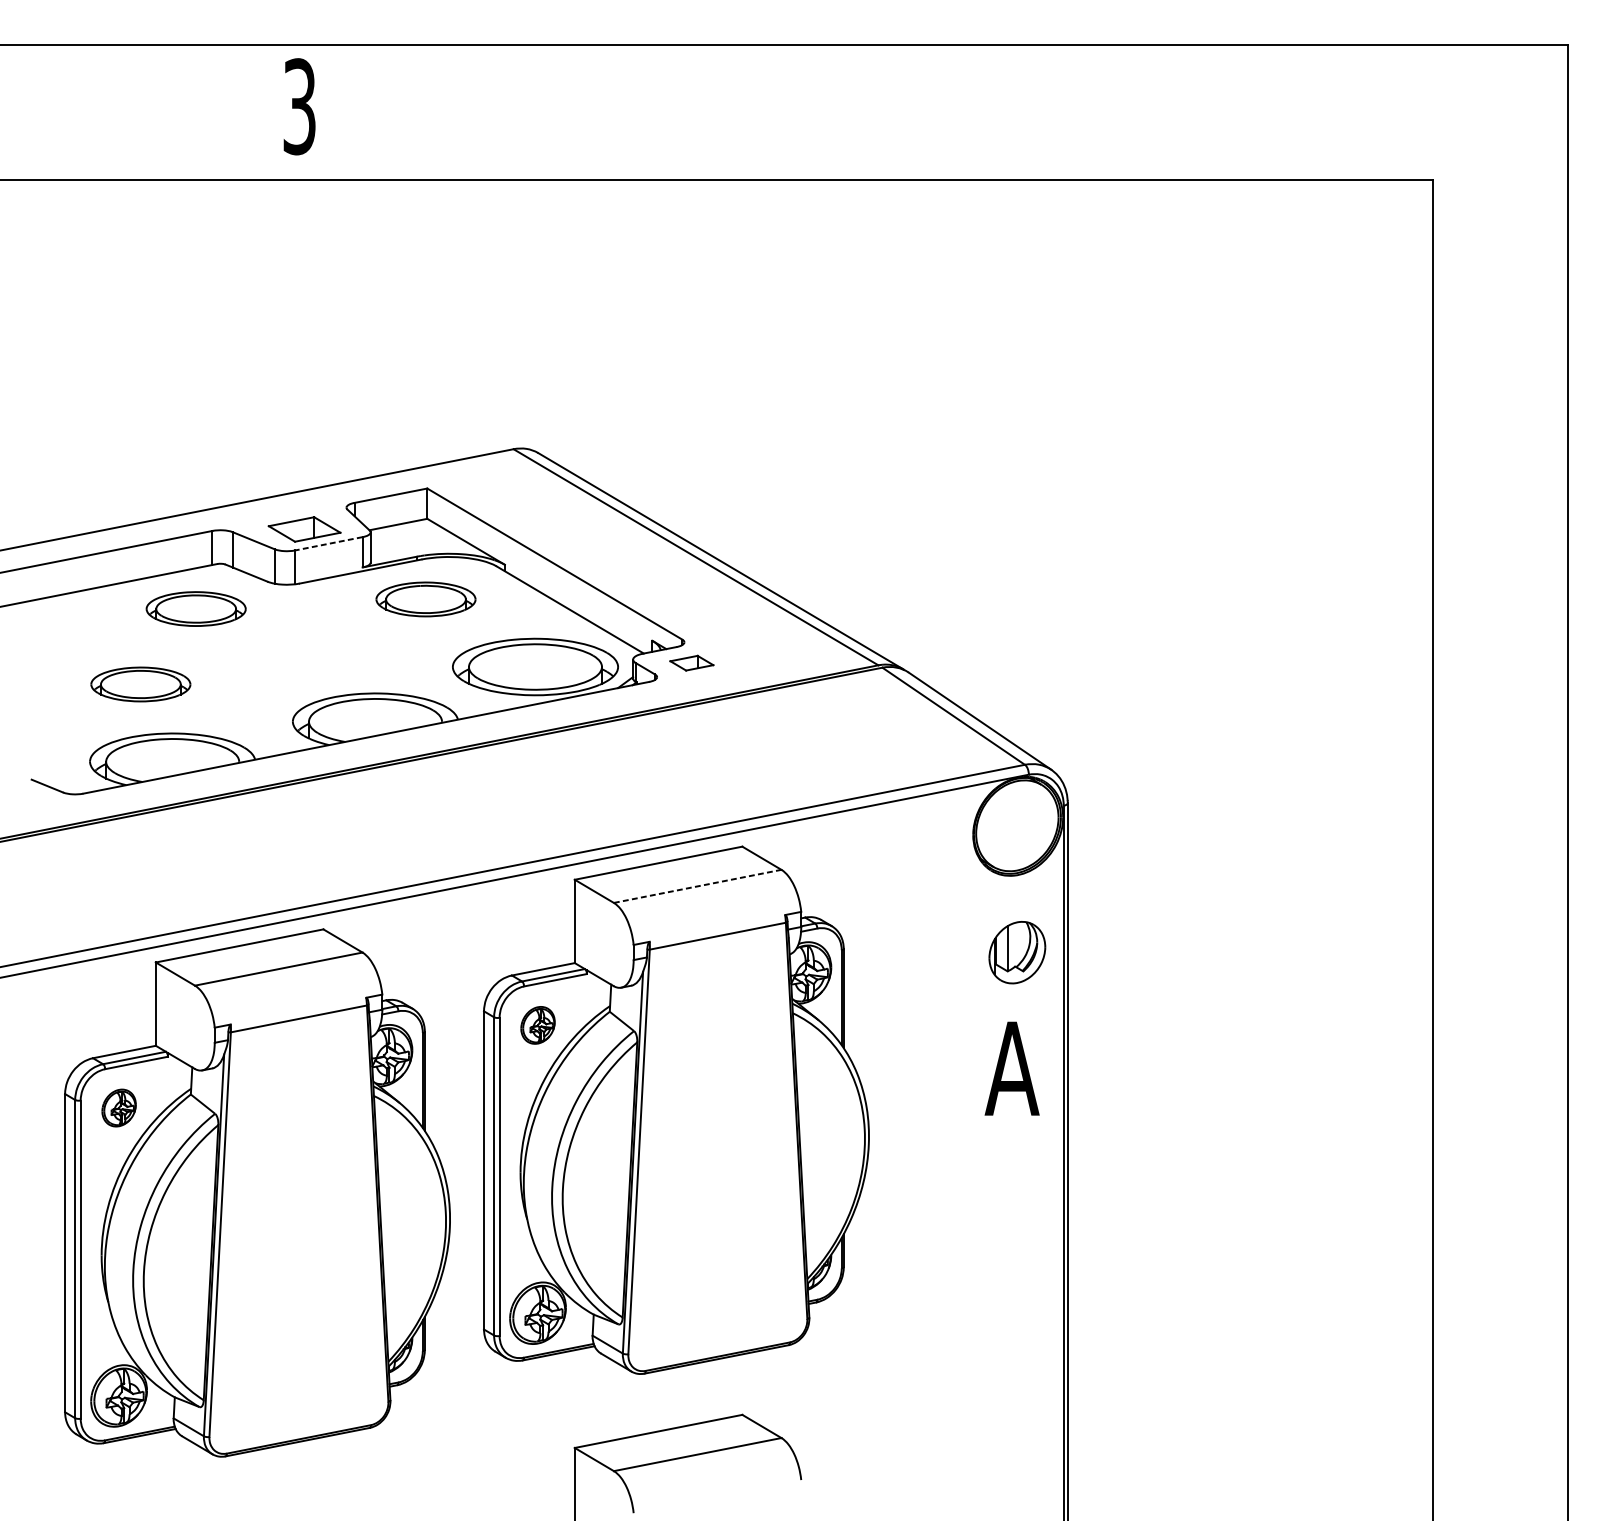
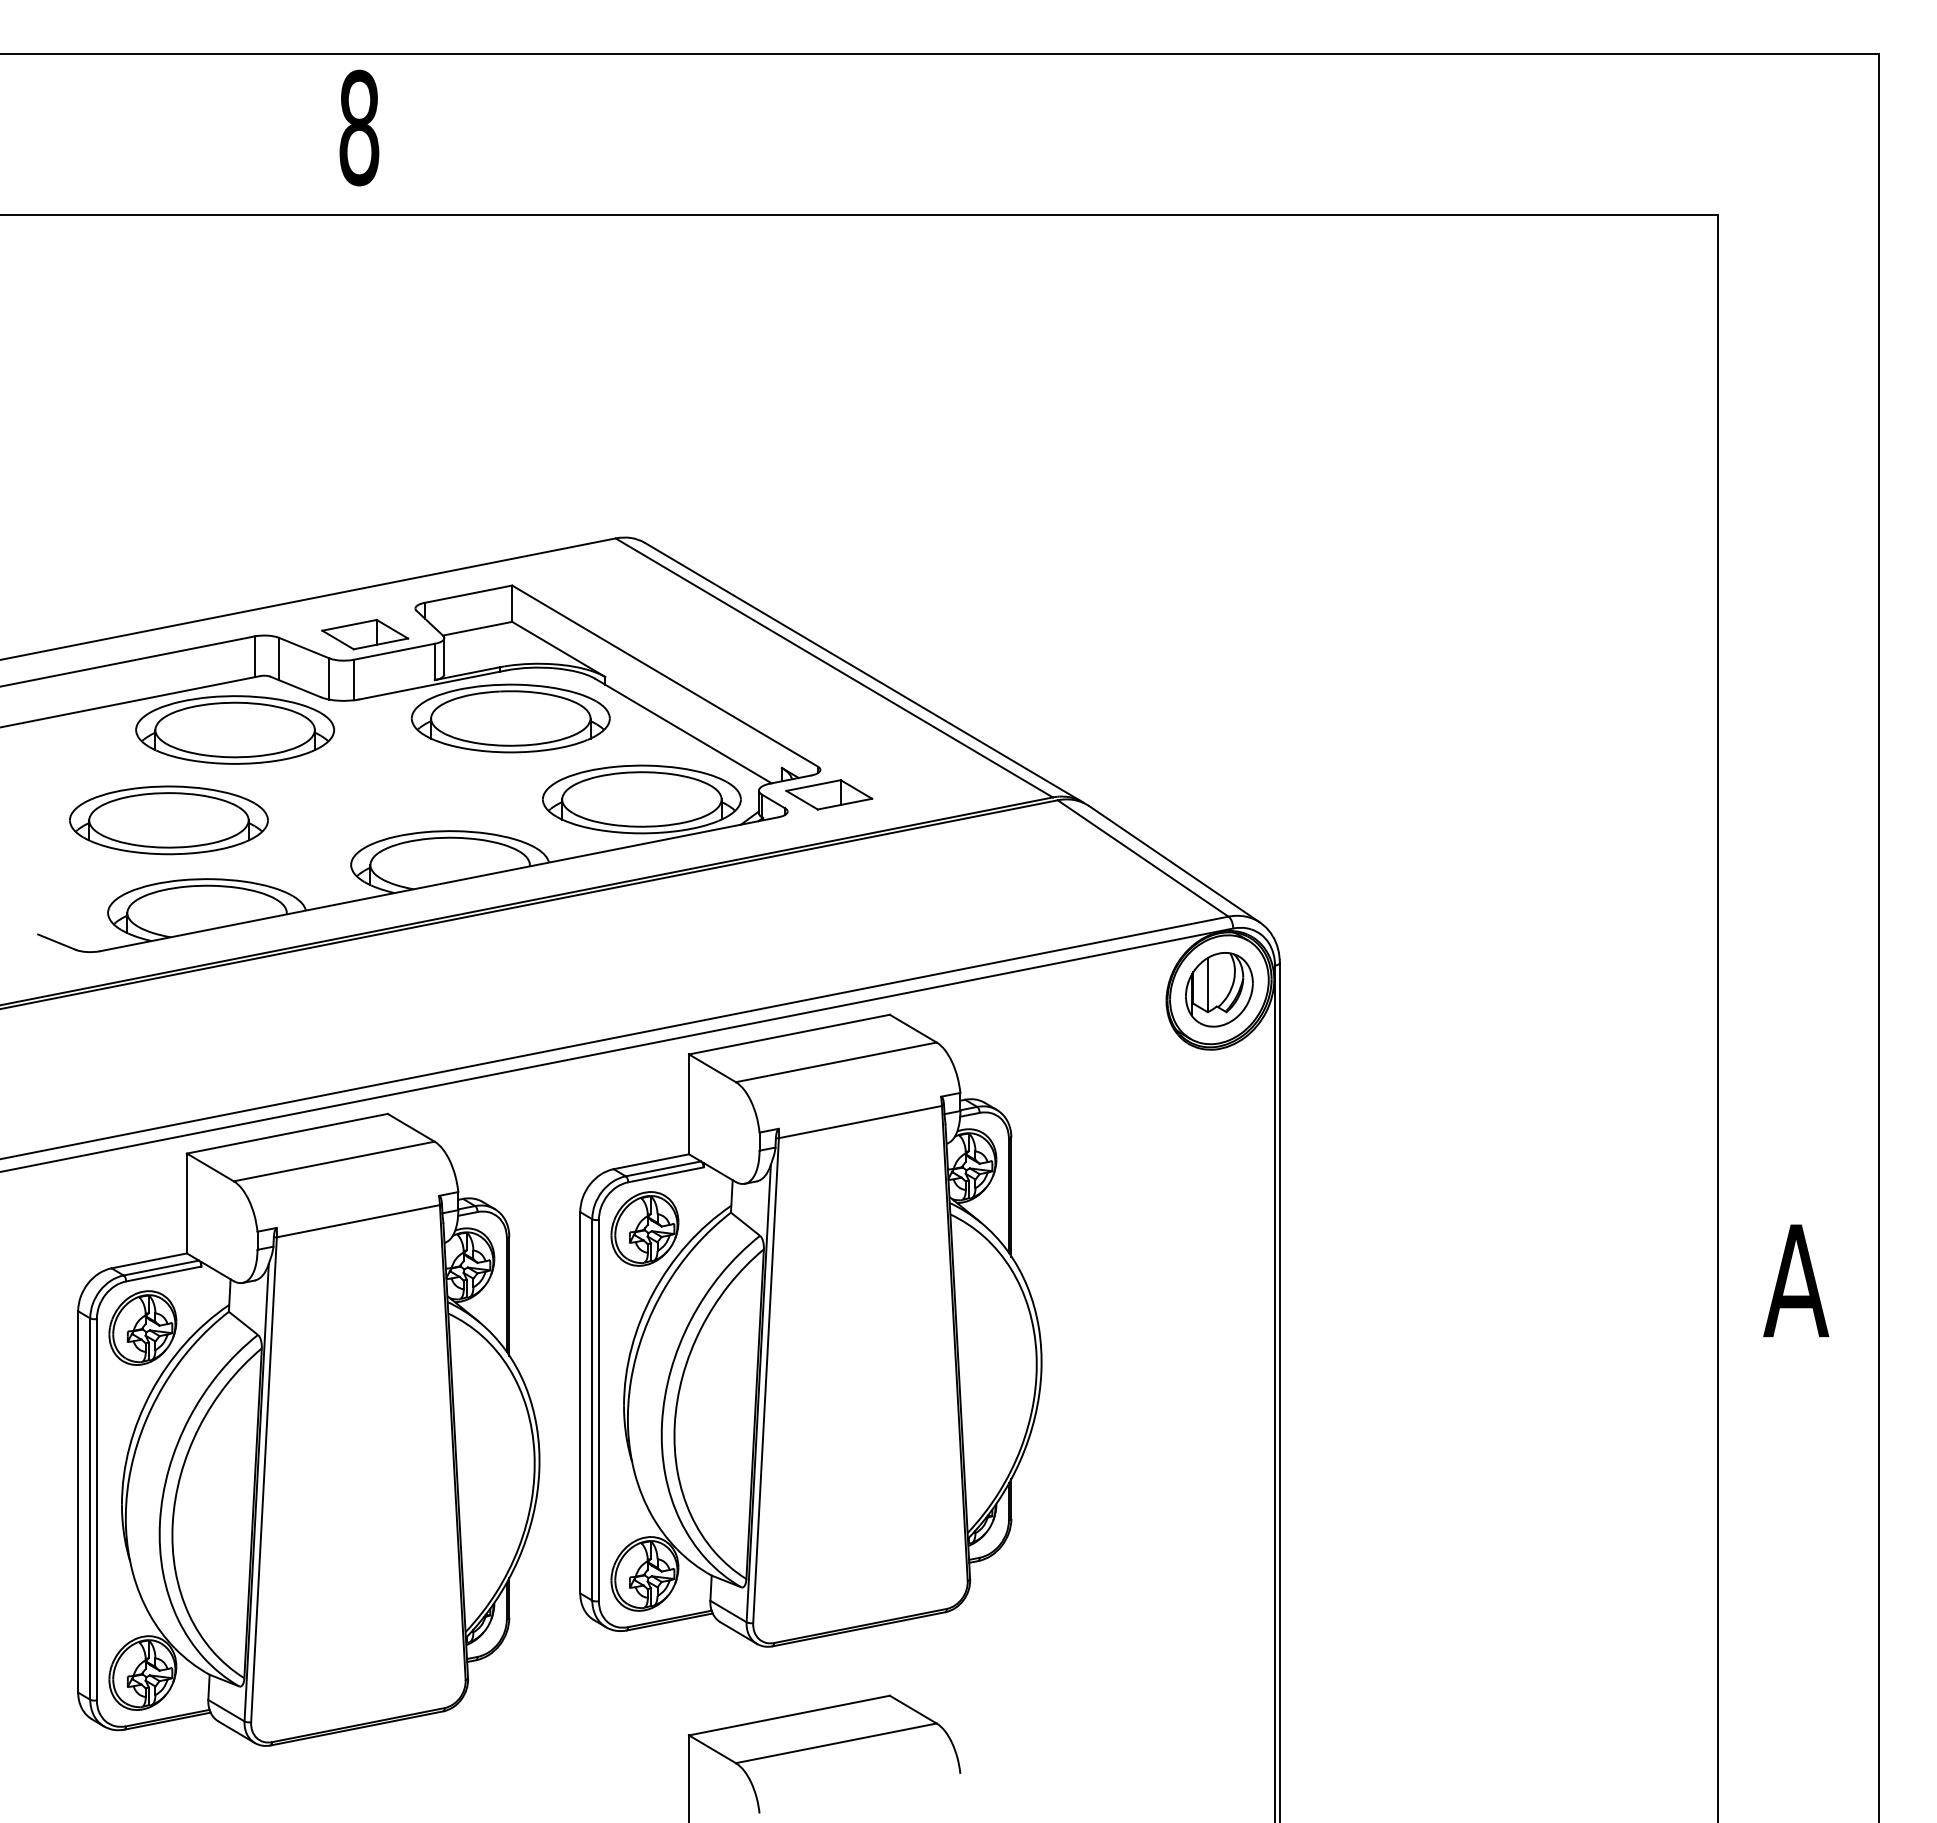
text: (299, 106) -> (359, 127), 3 -> 8
line: (328, 543) -> (393, 651), dashed -> solid
part: (425, 599) -> (510, 718), size x1.67
part: (196, 608) -> (235, 729), size x1.67
part: (692, 662) -> (829, 794), size x1.67
part: (140, 684) -> (168, 820), size x1.67
line: (697, 886) -> (836, 1062), dashed -> solid
part: (1017, 952) -> (1219, 989), moved
part: (537, 1025) -> (644, 1228), size x1.67
text: (1012, 1068) -> (1796, 1280), moved
part: (118, 1107) -> (142, 1327), size x1.67

